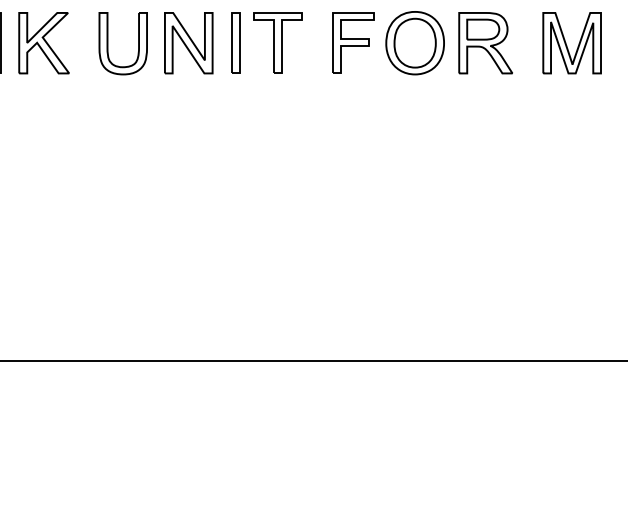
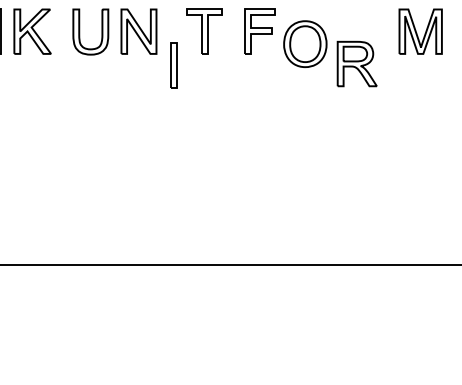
part: (235, 42) -> (173, 64), moved
part: (414, 43) -> (304, 44), moved
part: (485, 43) -> (357, 64), moved

